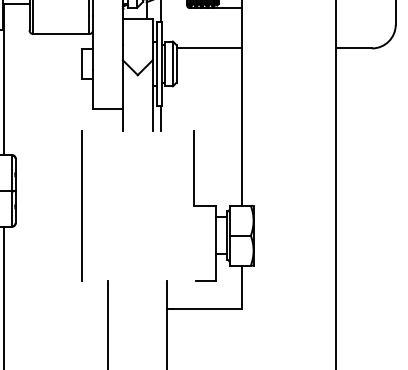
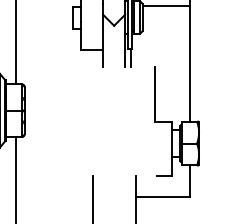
line: (81, 205) -> (72, 121), removed

